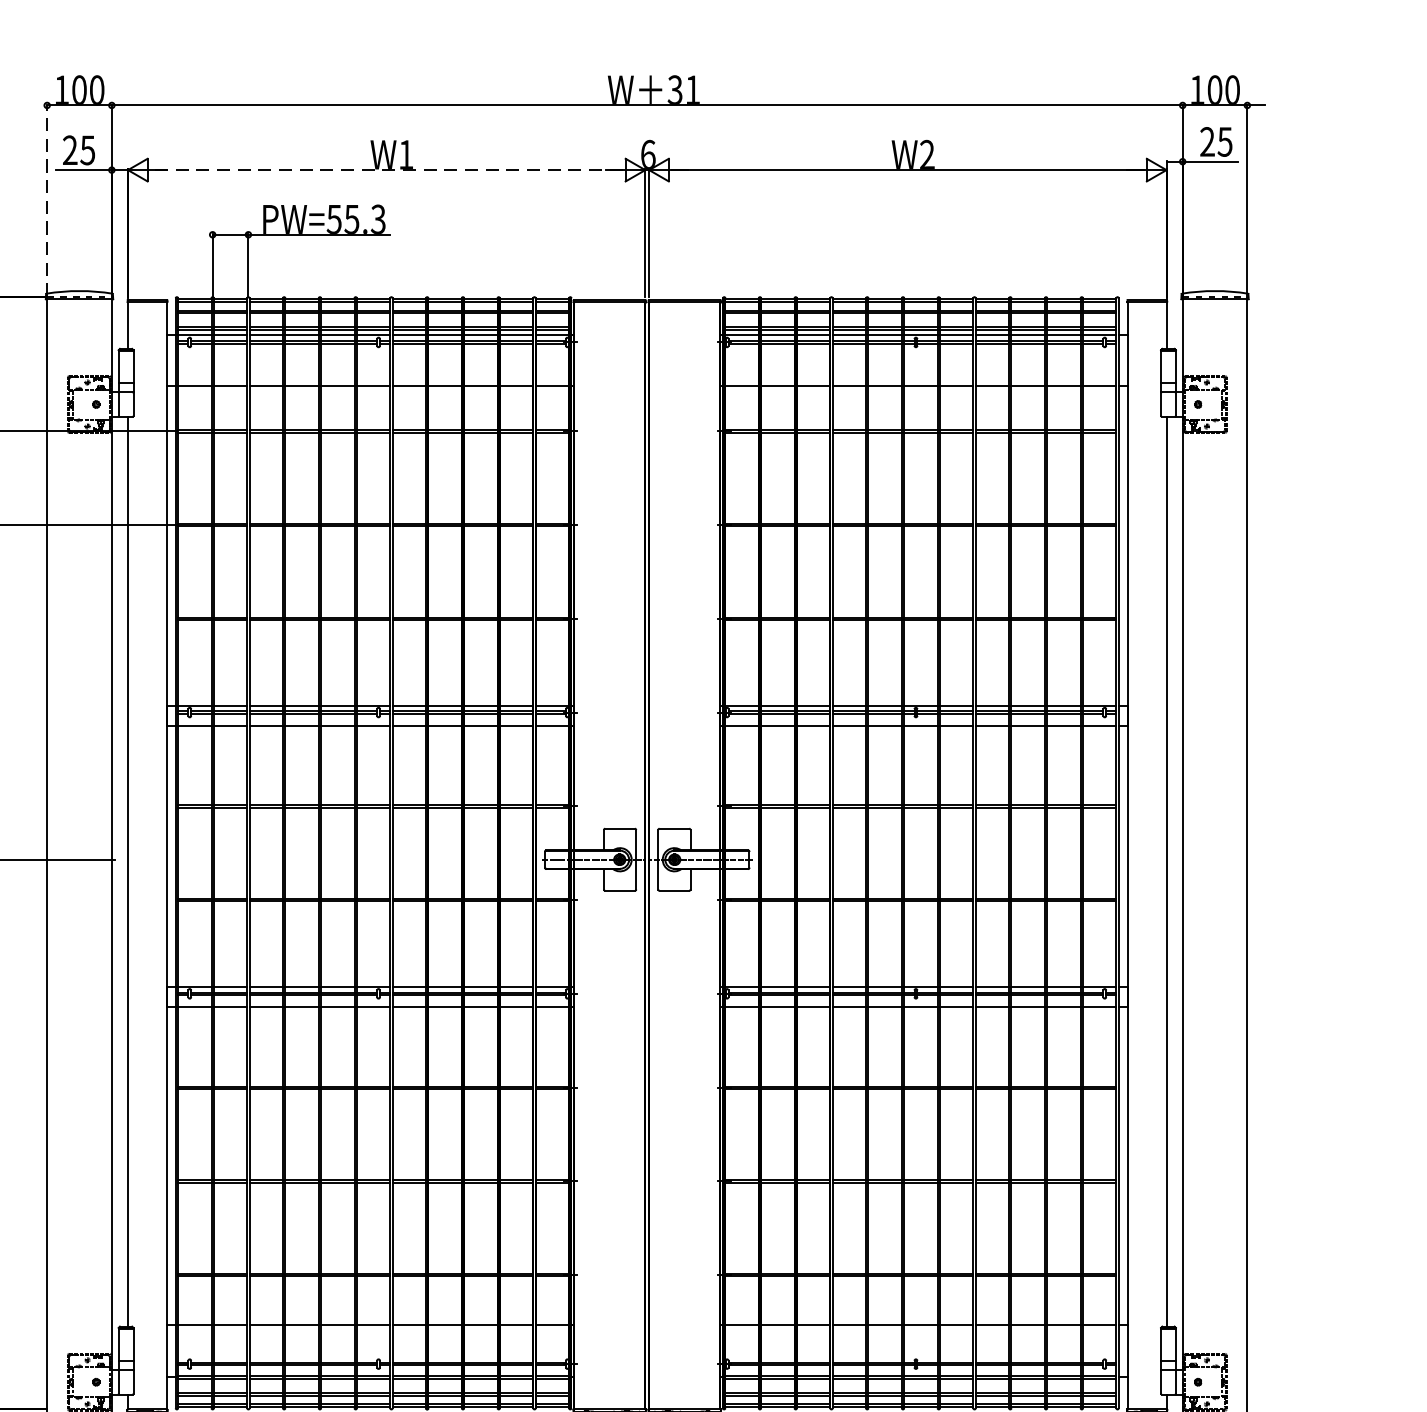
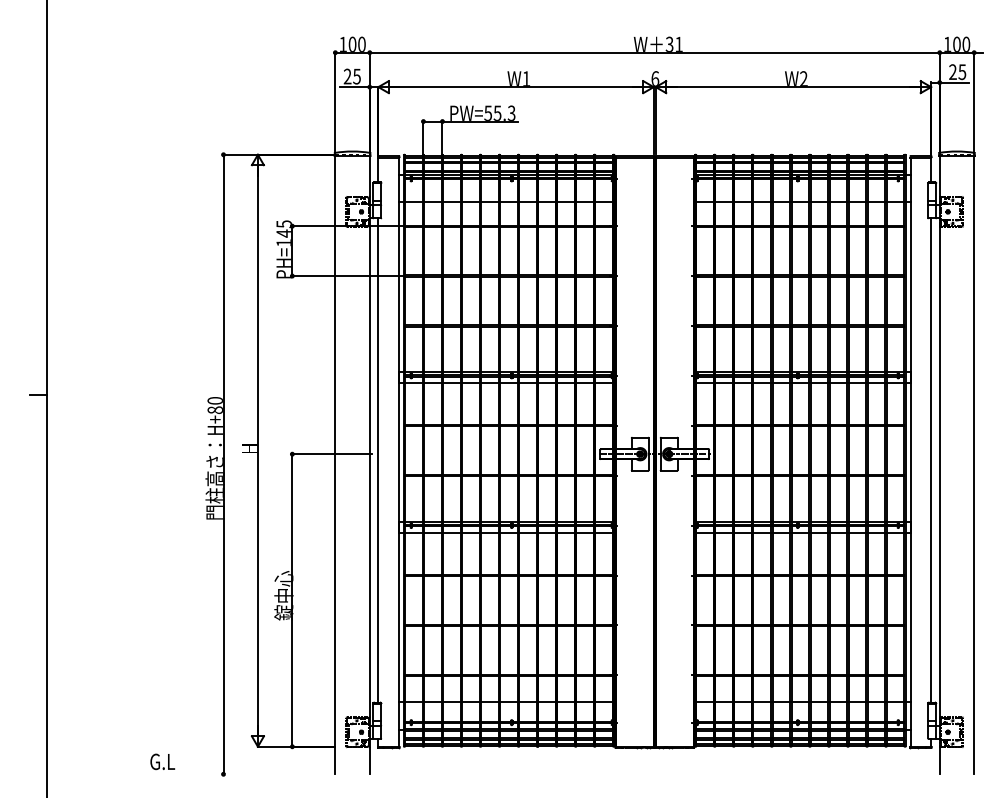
line: (387, 170) -> (516, 87), dashed -> solid
line: (47, 198) -> (335, 102), dashed -> solid

